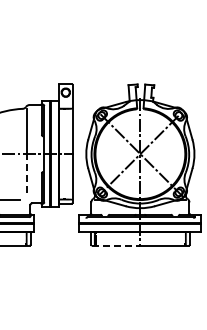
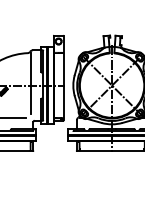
line: (26, 173) -> (30, 99), dashed -> solid
line: (116, 245) -> (94, 151), dashed -> solid

